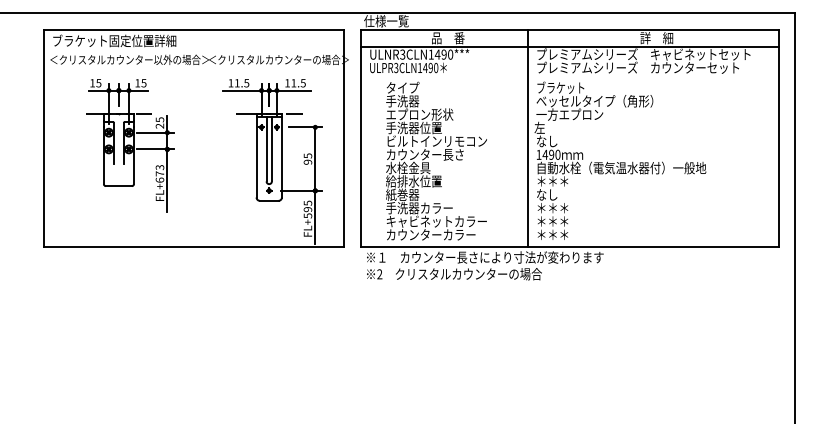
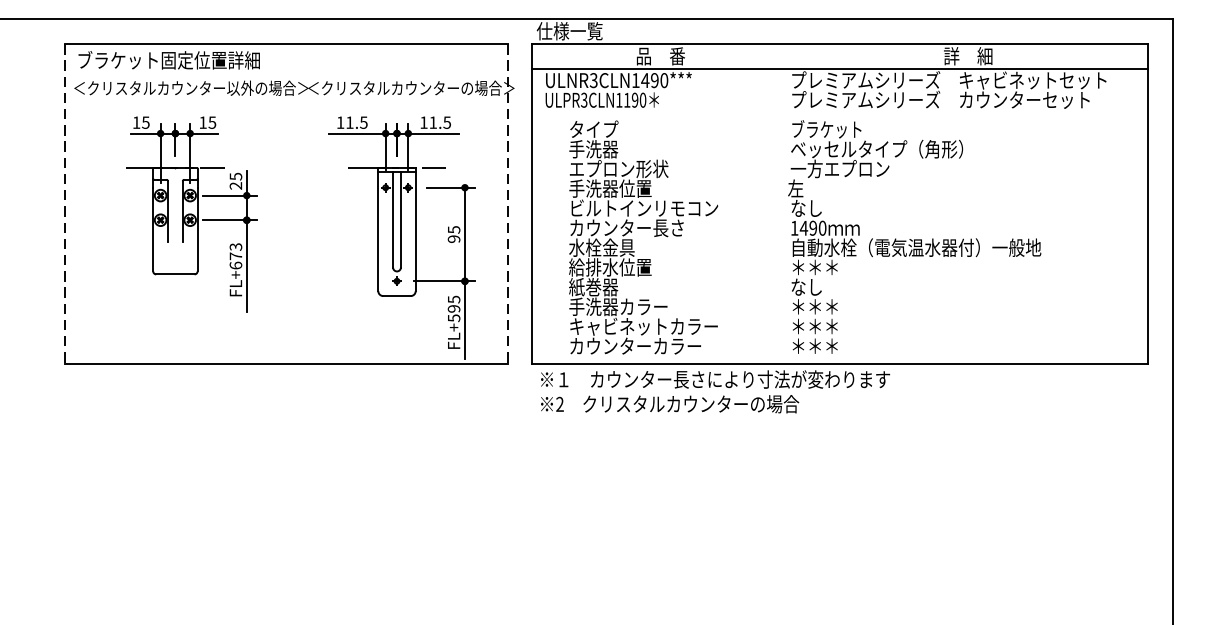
text: (425, 67) -> (627, 99), ULPR3CLN1490 -> ULPR3CLN1190
line: (43, 138) -> (64, 204), solid -> dashed
line: (344, 138) -> (507, 204), solid -> dashed
line: (528, 138) -> (779, 204), removed

